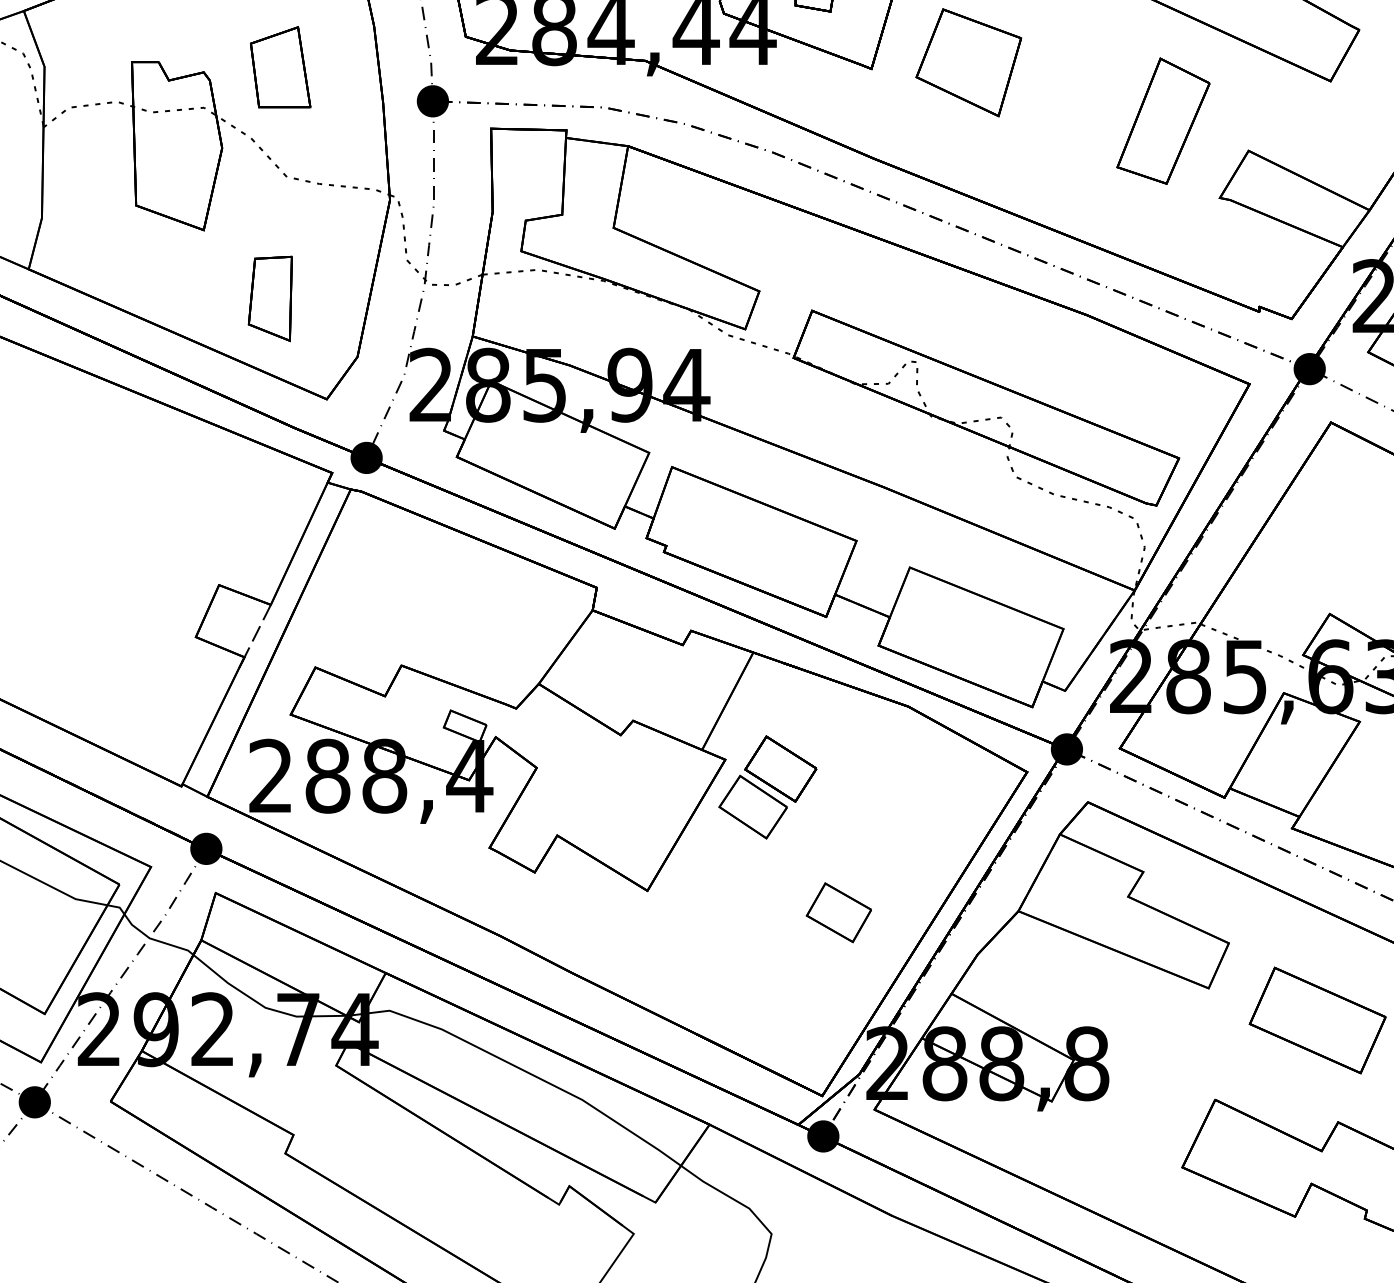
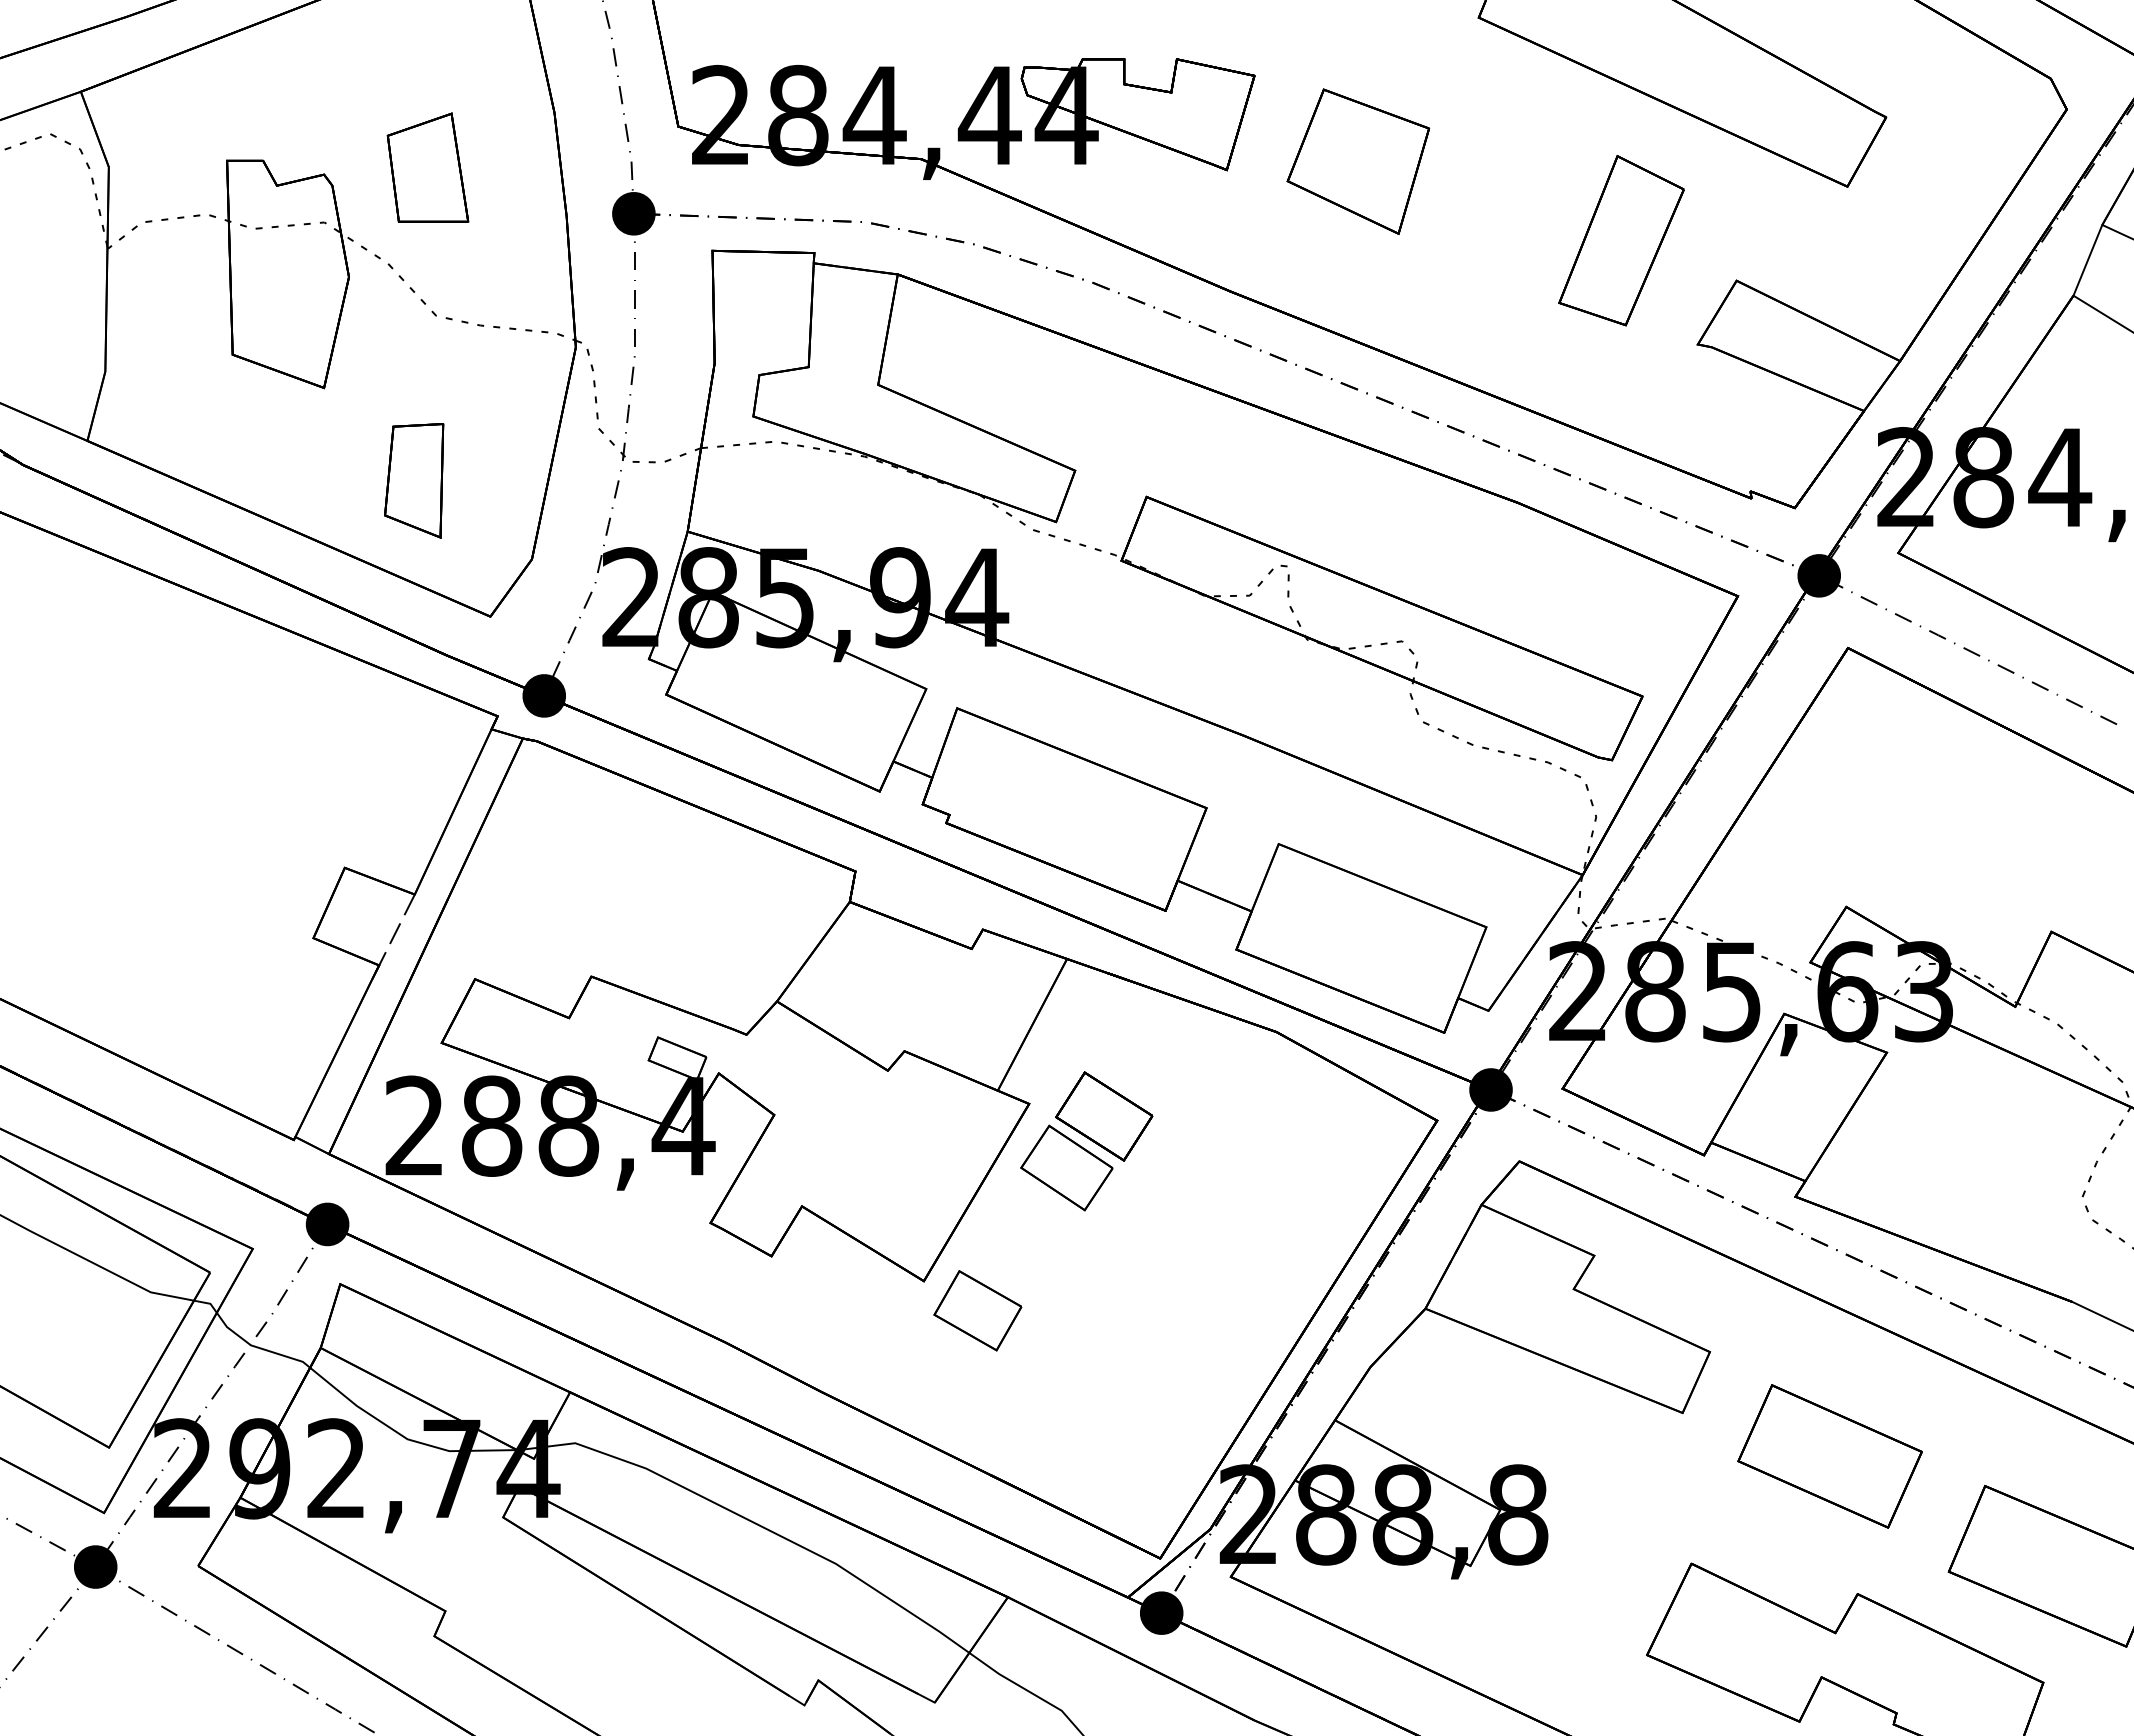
part: (838, 912) -> (977, 1310), moved

